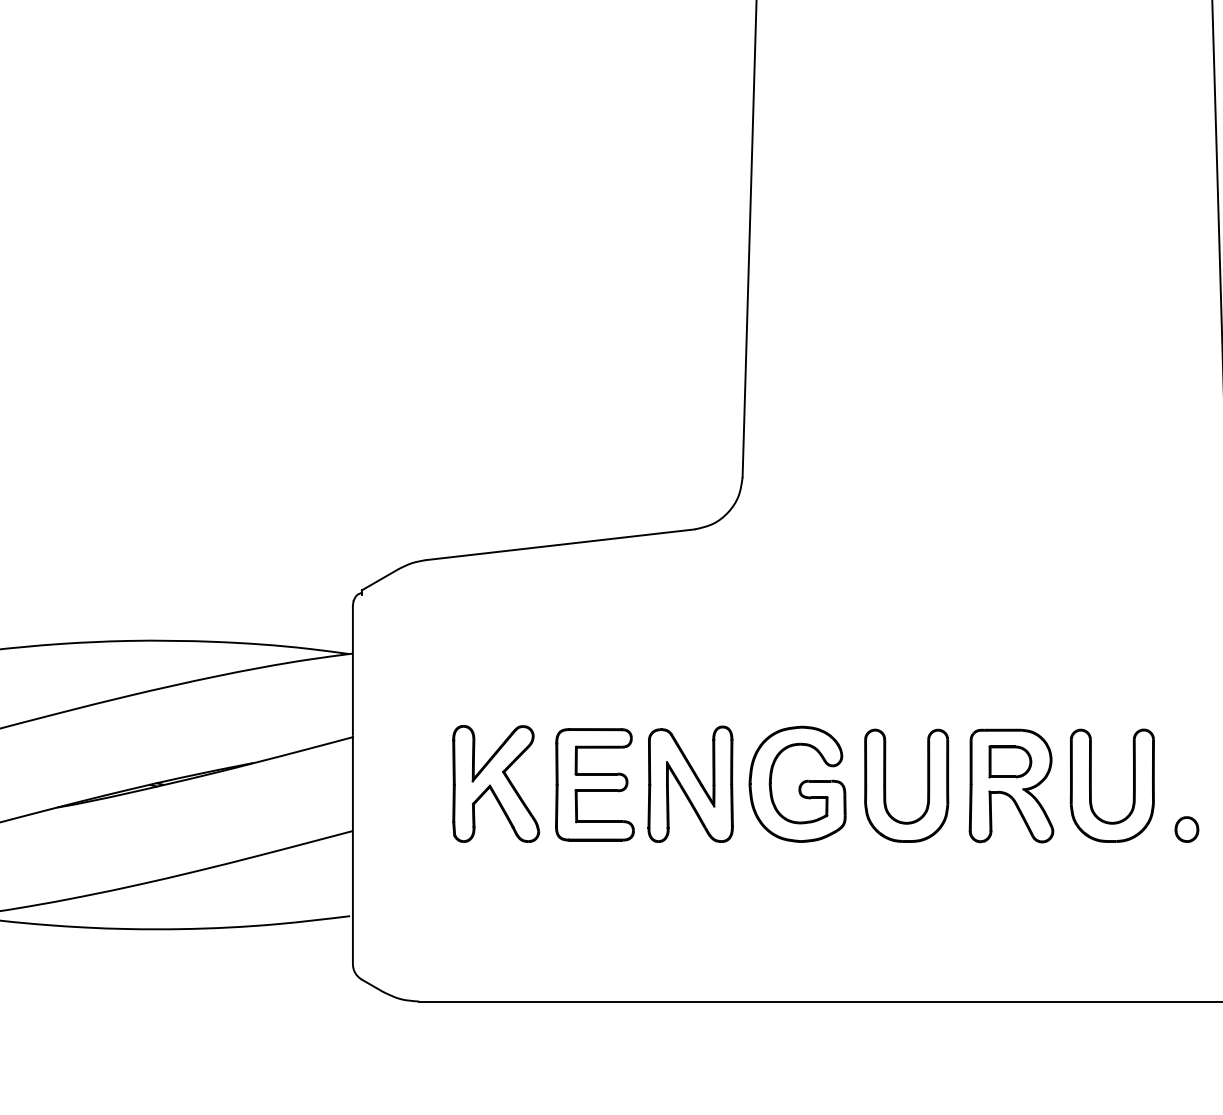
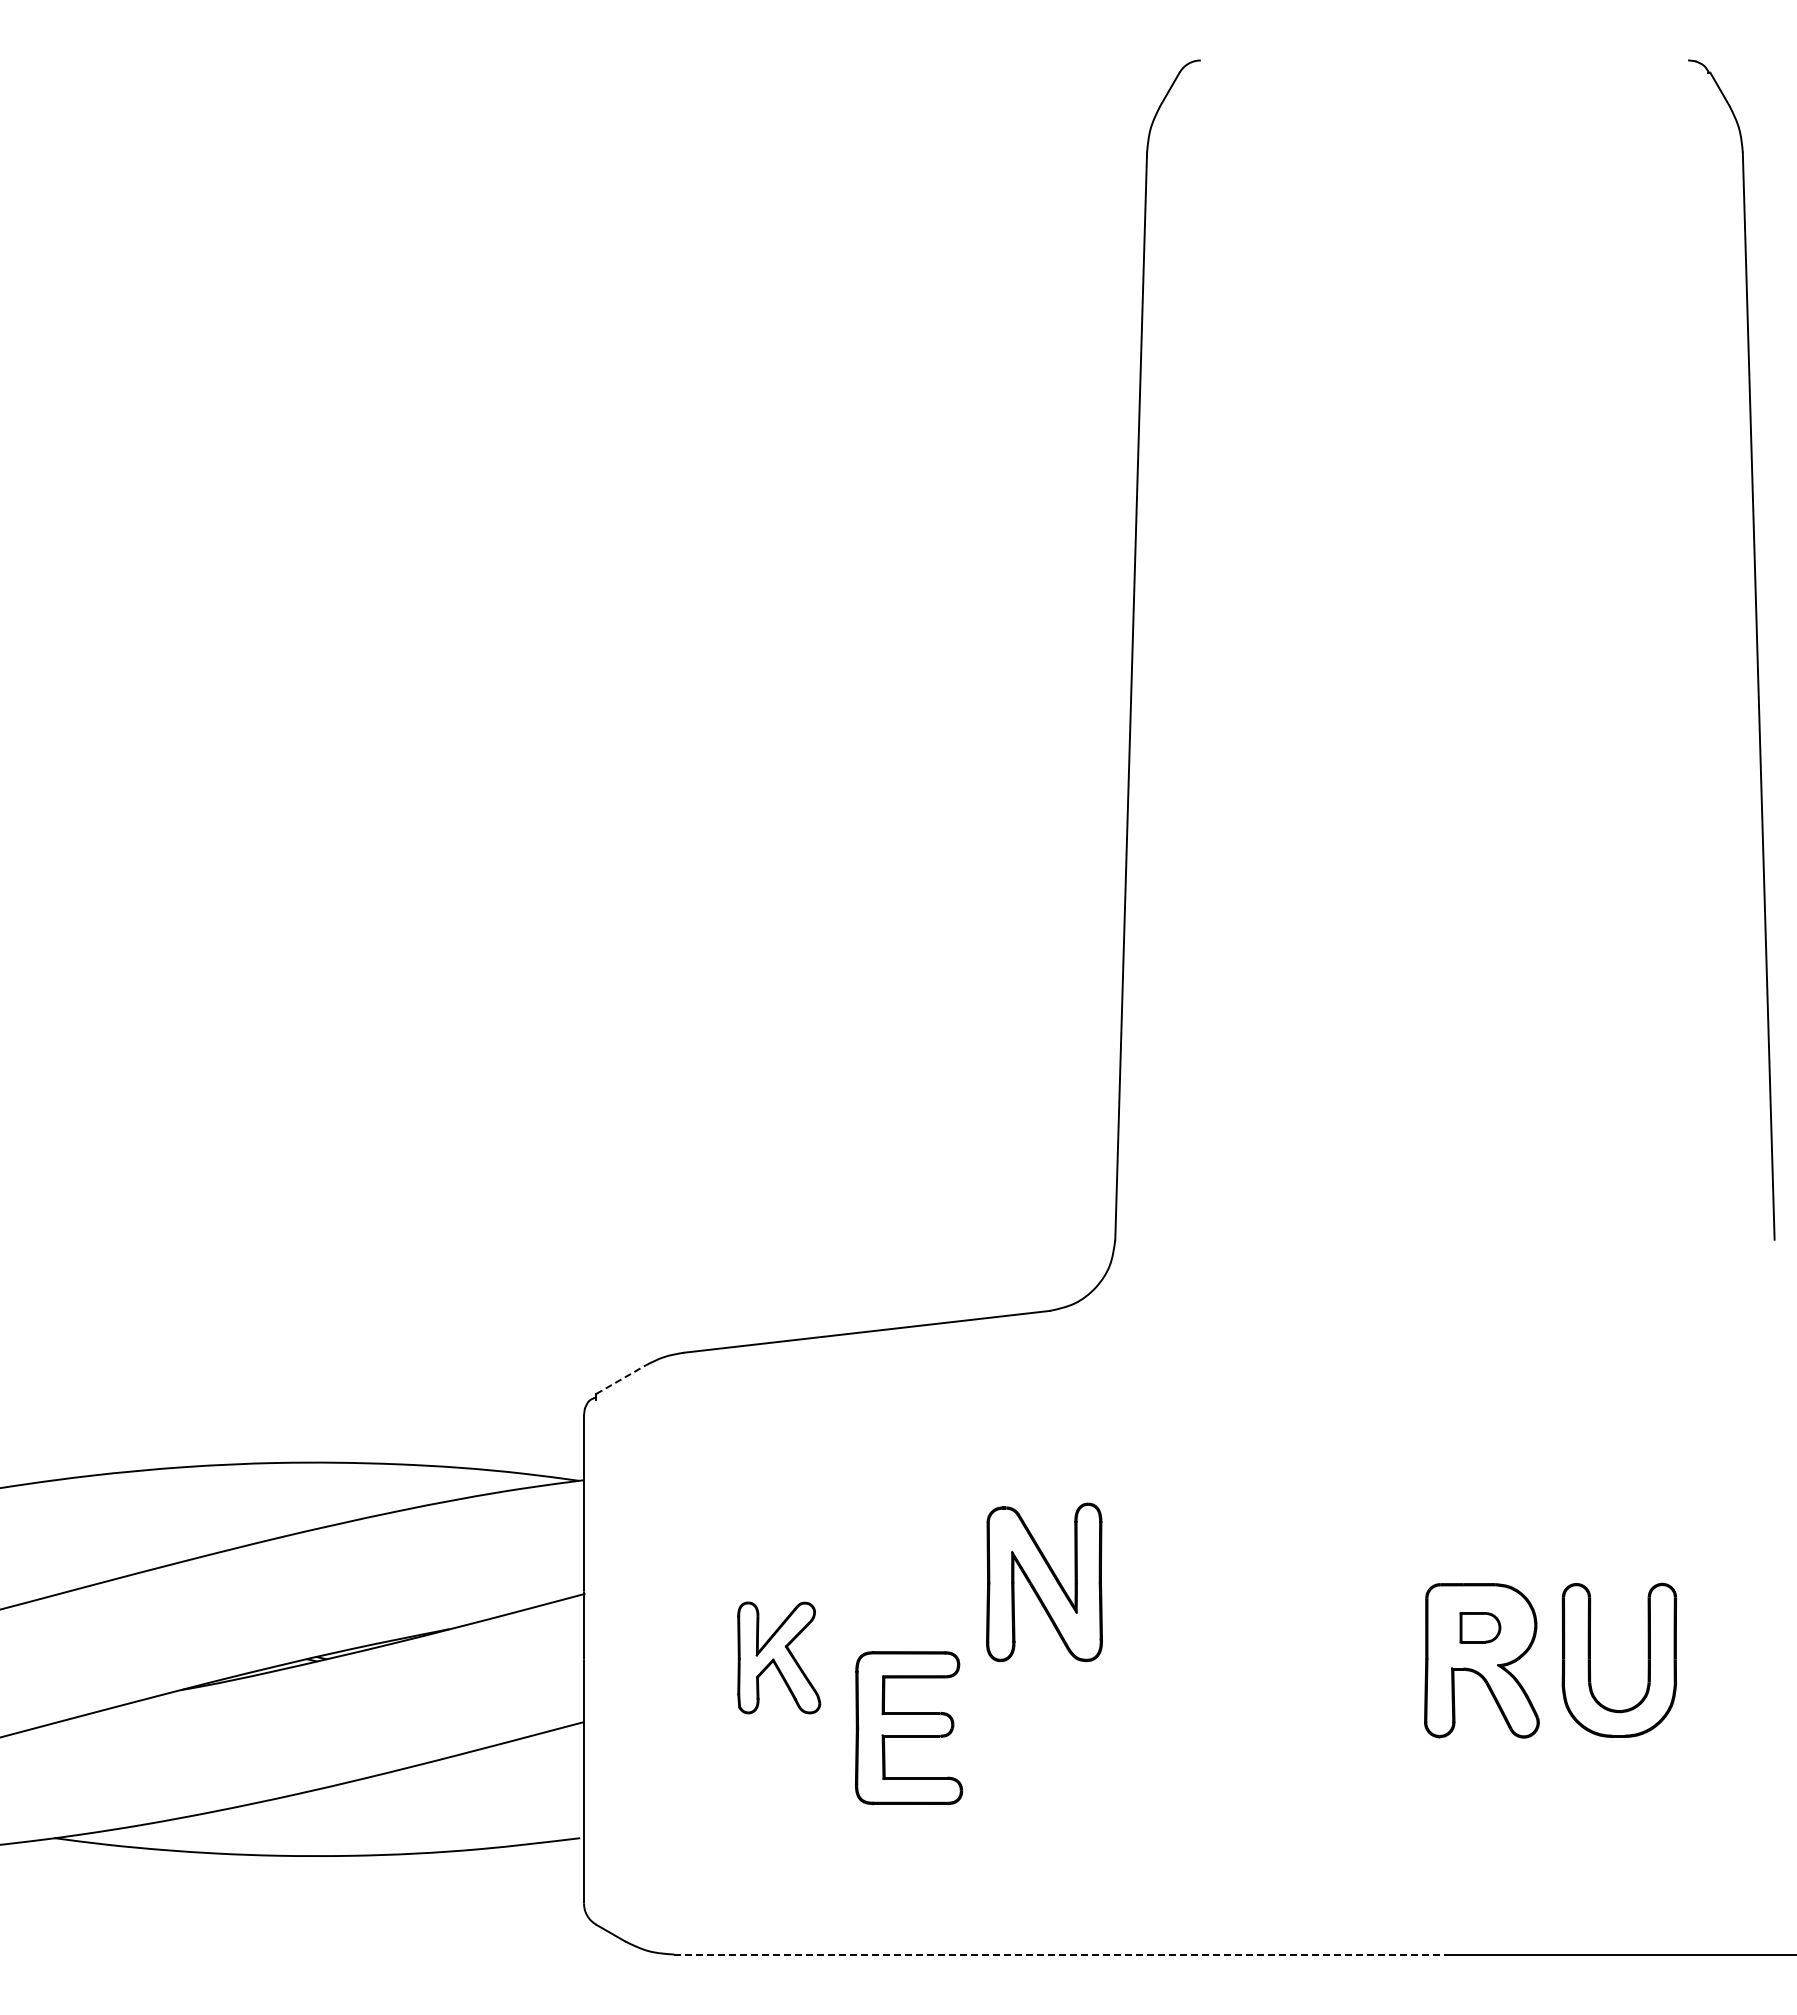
line: (380, 579) -> (621, 1379), solid -> dashed
part: (1010, 761) -> (1480, 1627), size x0.7
part: (495, 783) -> (778, 1657), size x0.7
part: (690, 784) -> (1044, 1582), moved
part: (797, 784) -> (1189, 1658), removed
part: (595, 785) -> (909, 1728), moved
part: (885, 785) -> (1310, 1660), removed
part: (1186, 829) -> (1720, 1720), removed
line: (702, 1001) -> (1060, 1954), solid -> dashed

